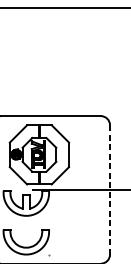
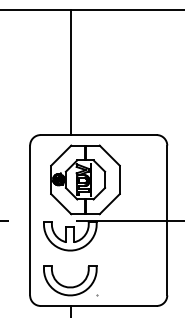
line: (27, 62) -> (71, 72), added
line: (110, 189) -> (167, 220), dashed -> solid

